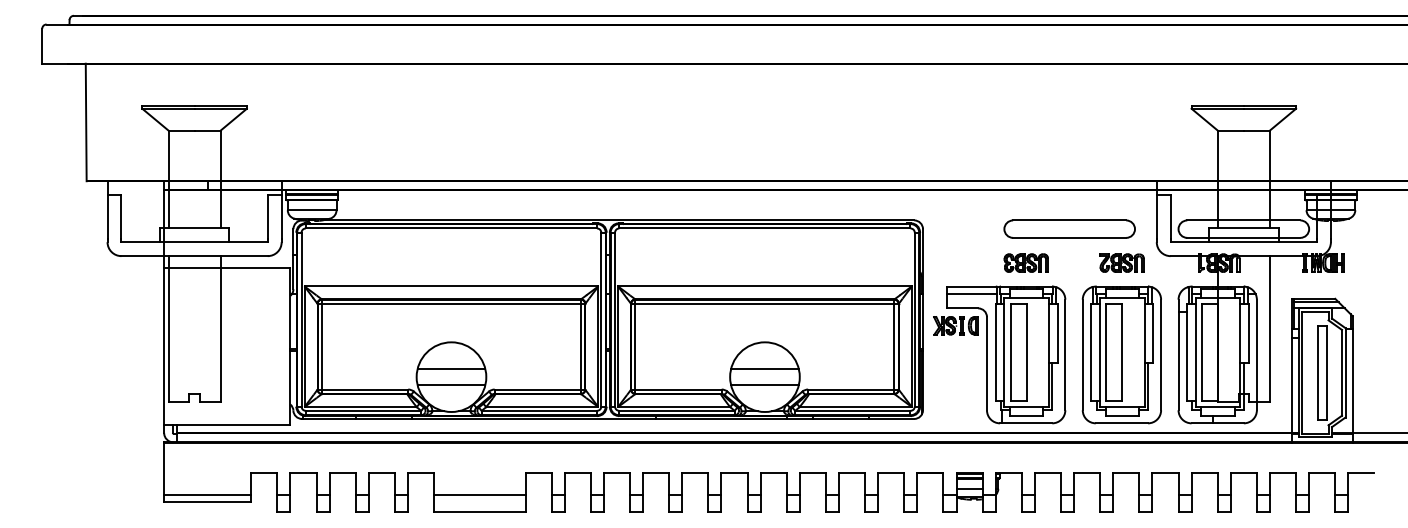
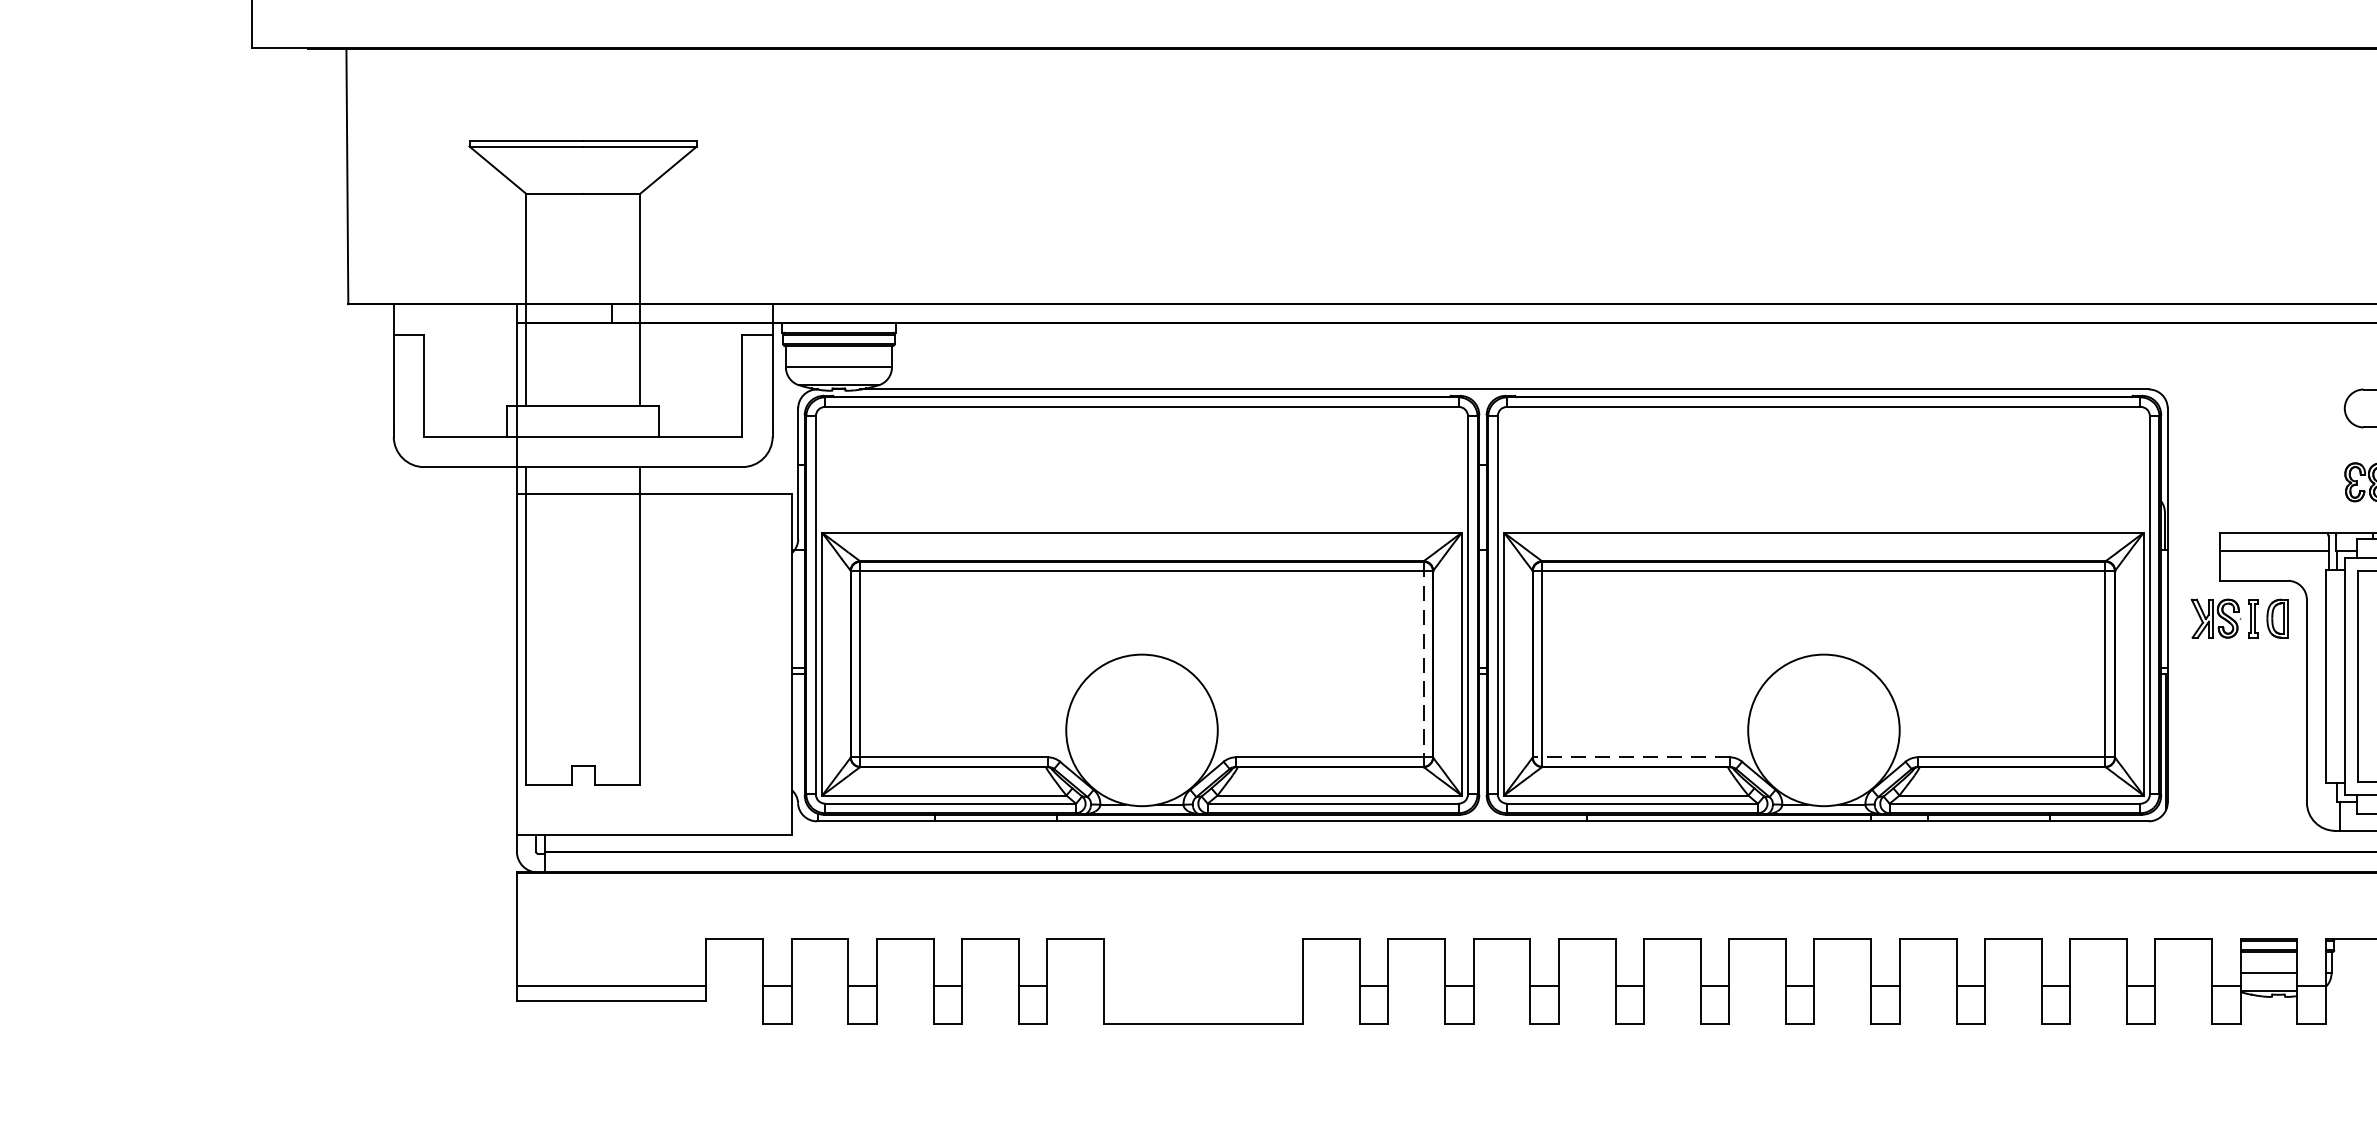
line: (580, 347) -> (1422, 665), solid -> dashed
line: (451, 369) -> (1142, 713), removed
line: (764, 369) -> (1822, 713), removed
line: (451, 385) -> (1142, 748), removed
line: (764, 385) -> (1822, 748), removed
line: (675, 389) -> (1629, 757), solid -> dashed
line: (479, 494) -> (1202, 985), removed

